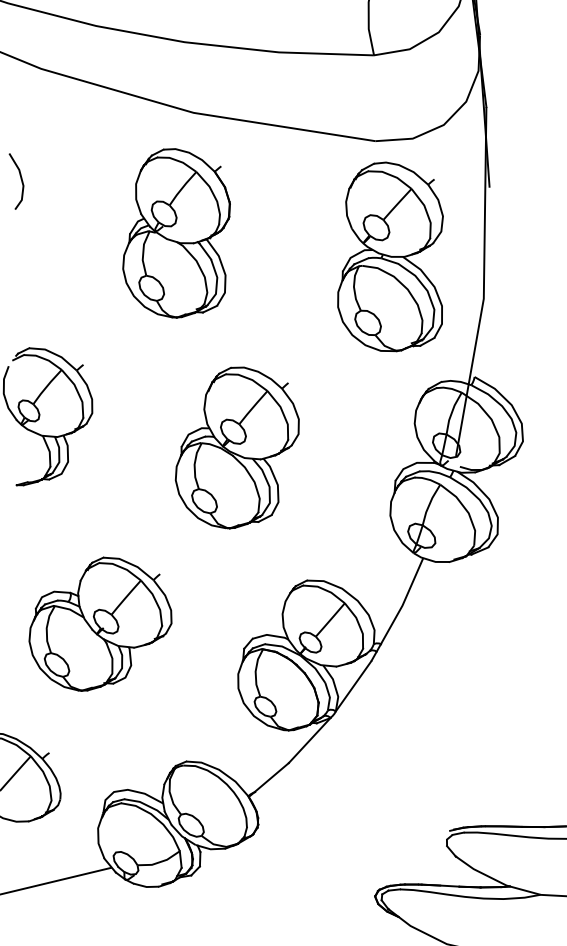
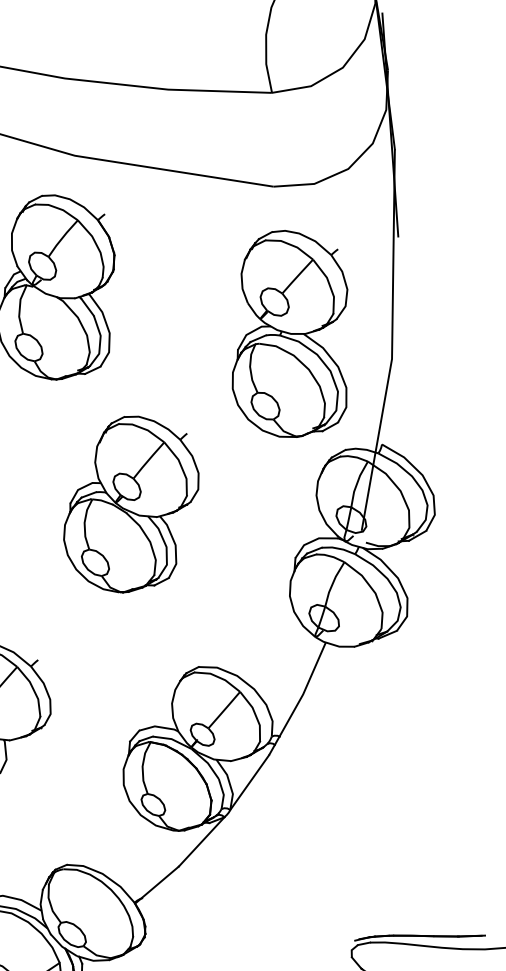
part: (390, 256) -> (290, 333), moved
part: (236, 447) -> (130, 504), moved

